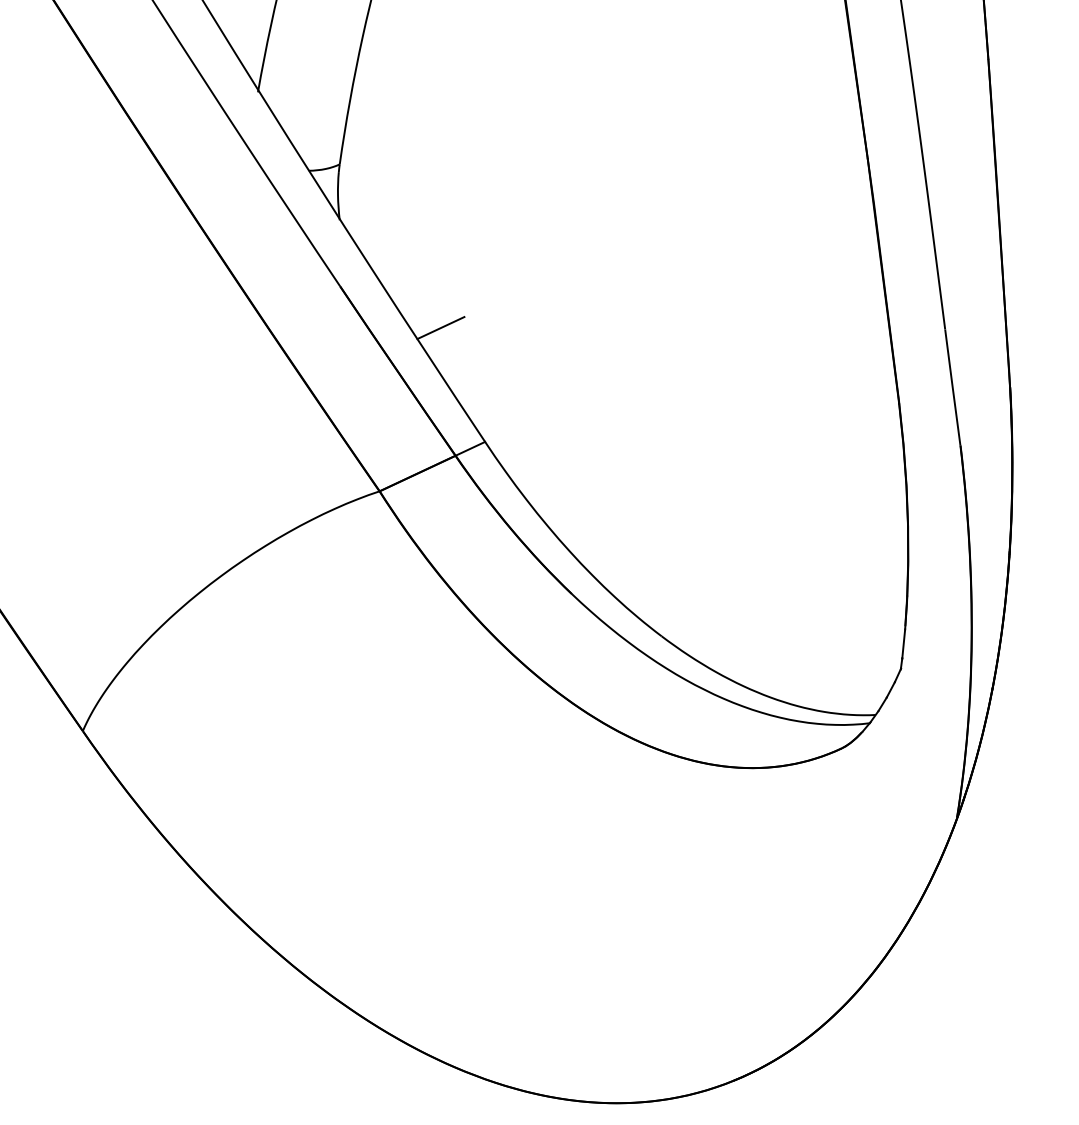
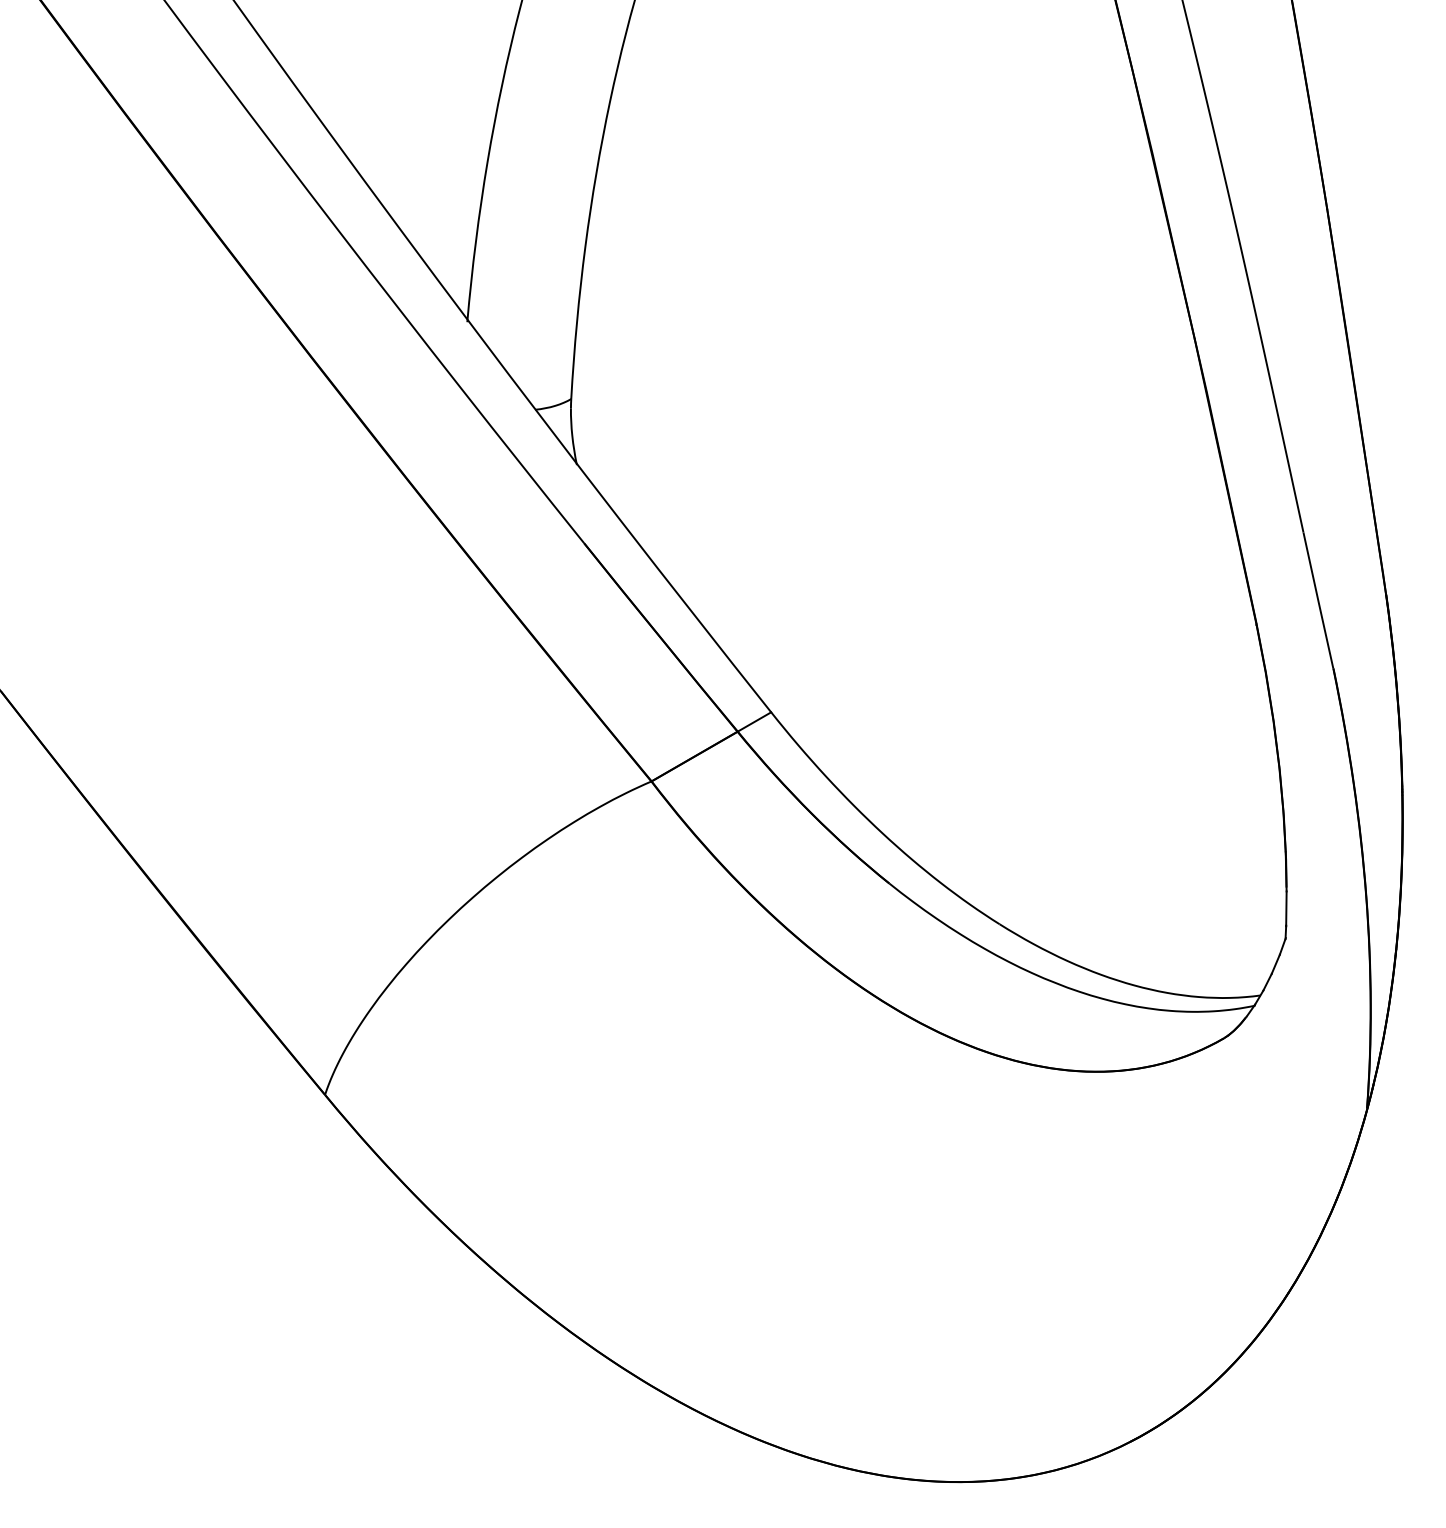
line: (441, 327) -> (707, 581), removed

